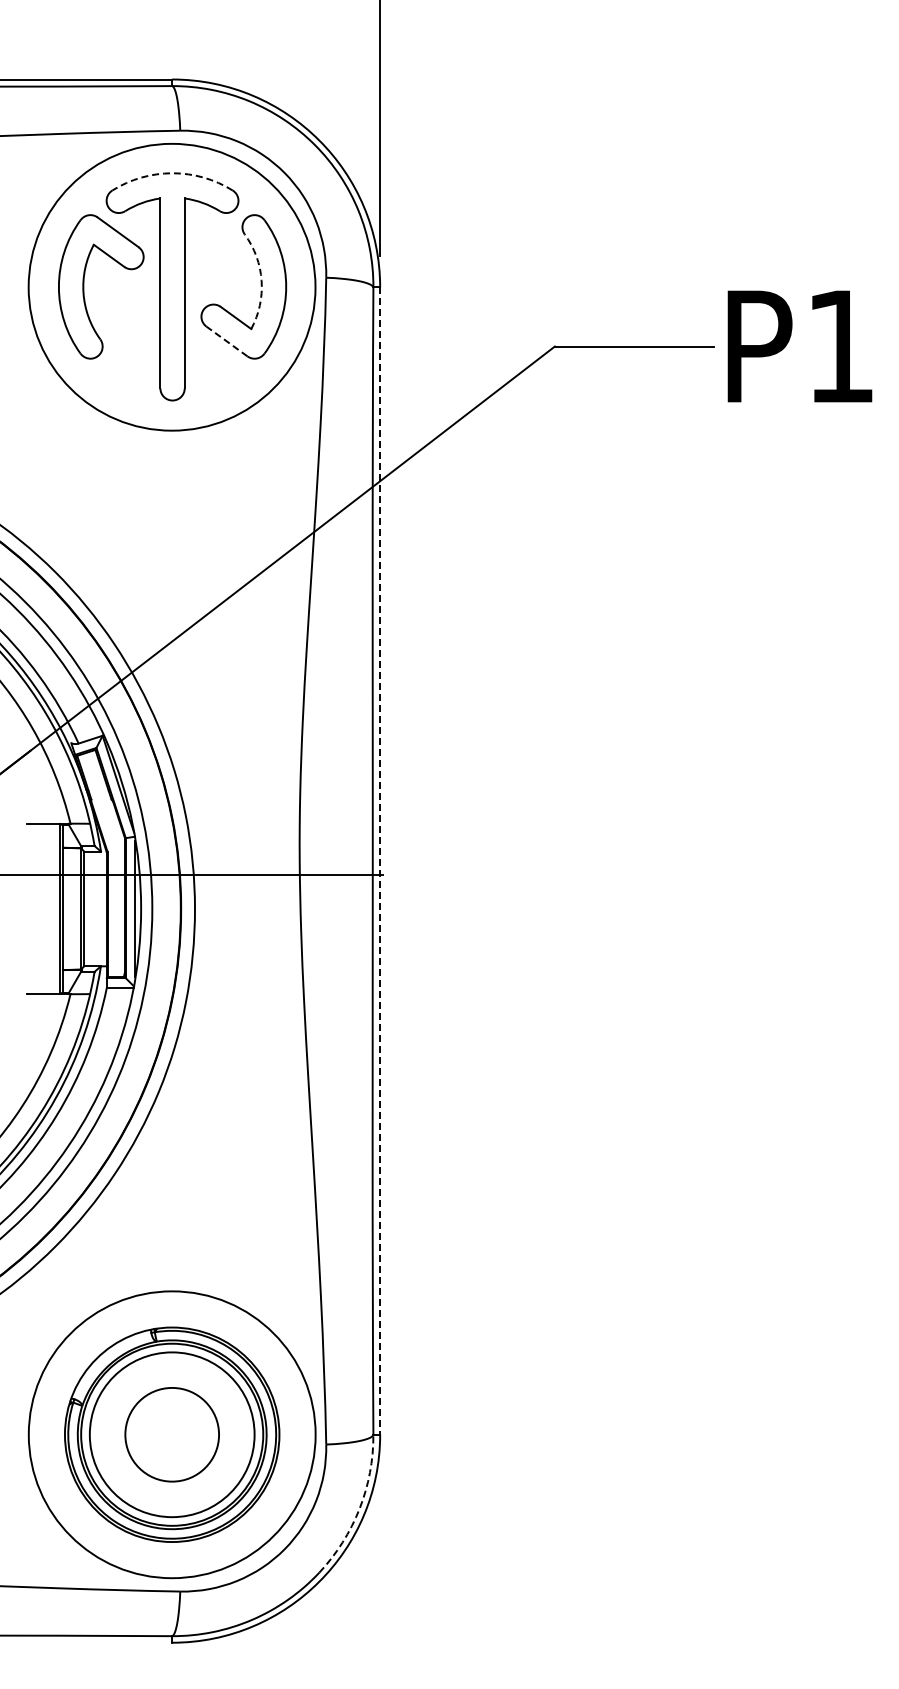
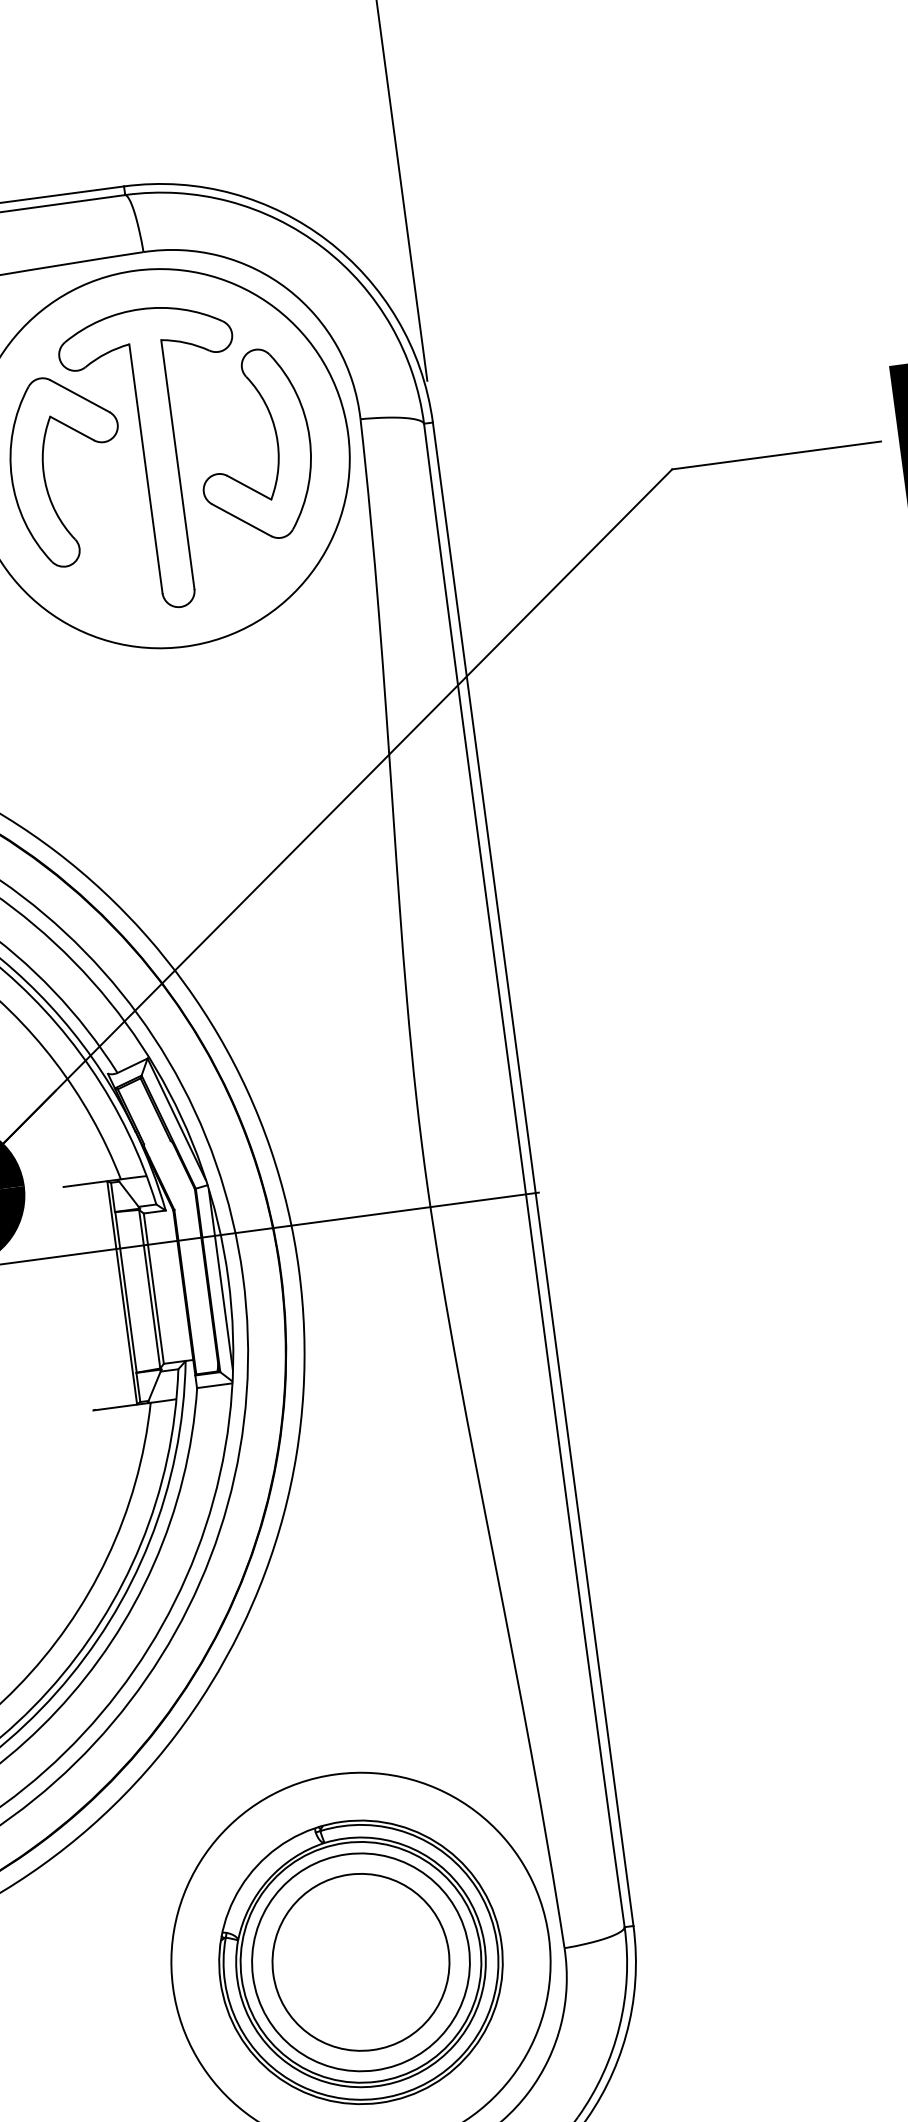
arc: (172, 173) -> (140, 309), dashed -> solid
arc: (261, 280) -> (276, 434), dashed -> solid
line: (226, 341) -> (240, 520), dashed -> solid
line: (380, 861) -> (533, 1174), dashed -> solid
circle: (172, 1434) -> (361, 1961), size x1.43
arc: (359, 1508) -> (619, 2026), dashed -> solid

